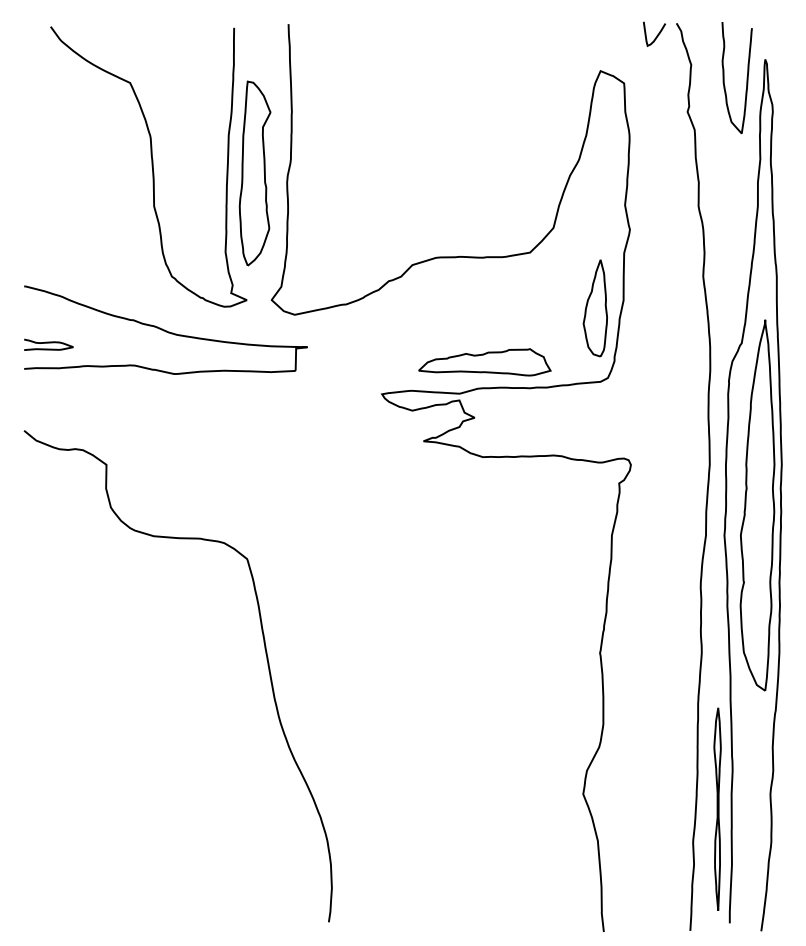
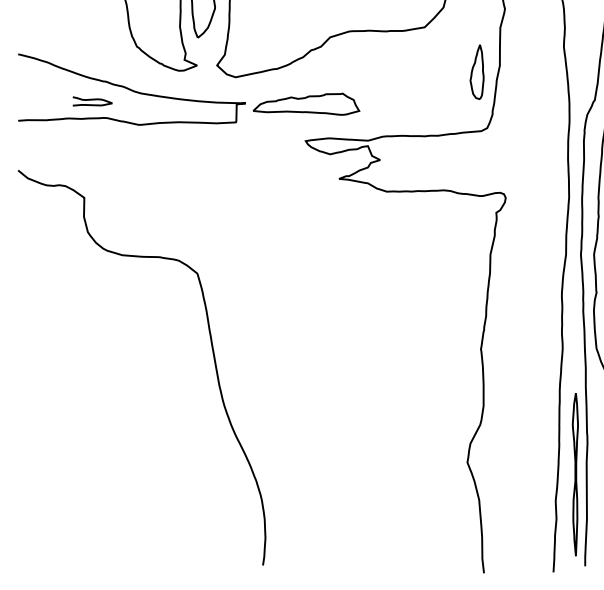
part: (594, 308) -> (476, 72), size x0.7
curve: (48, 343) -> (92, 100), moved
part: (484, 362) -> (306, 104), moved

